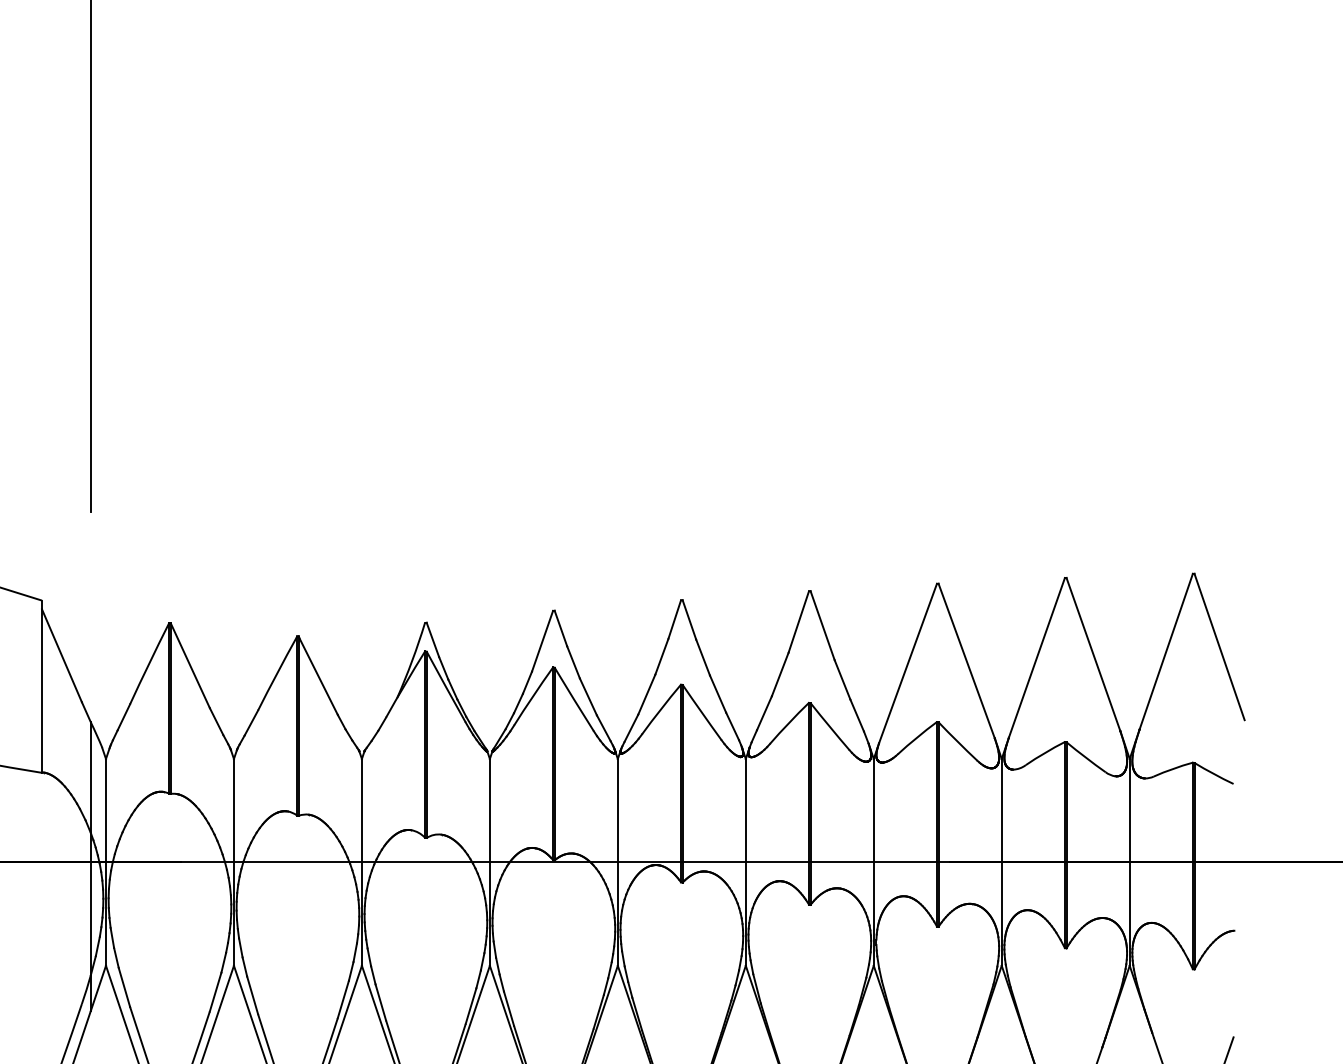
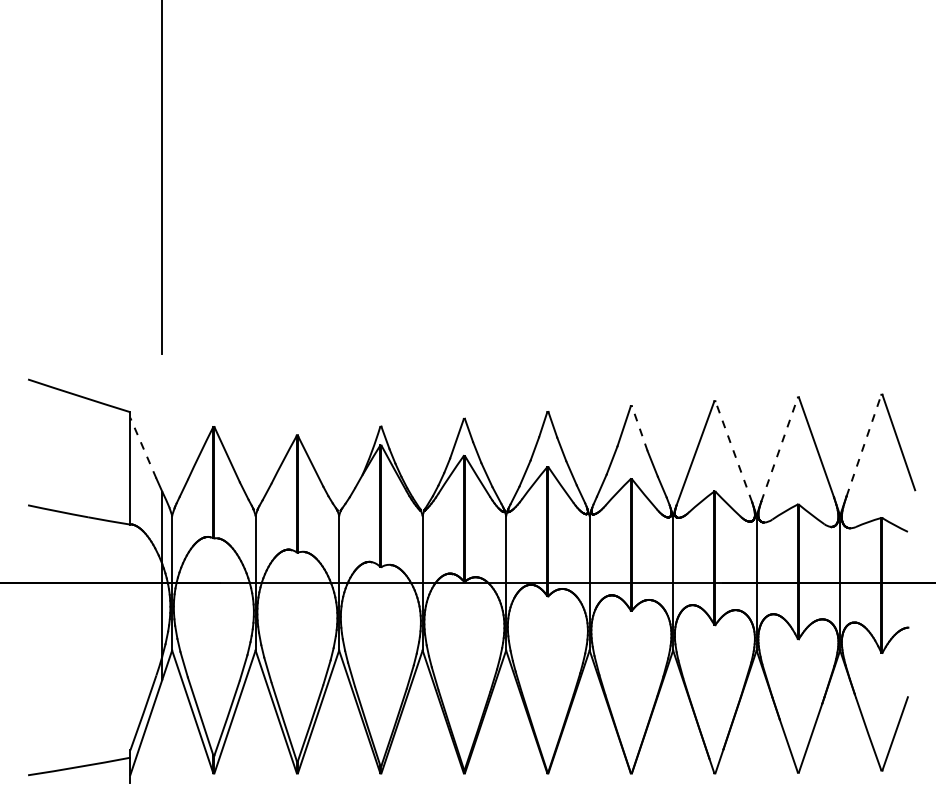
line: (822, 625) -> (639, 428), solid -> dashed
line: (1165, 651) -> (863, 445), solid -> dashed
line: (62, 656) -> (143, 448), solid -> dashed
line: (1036, 657) -> (779, 449), solid -> dashed
line: (966, 660) -> (733, 451), solid -> dashed

